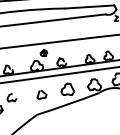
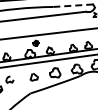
line: (90, 6) -> (73, 5), solid -> dashed

